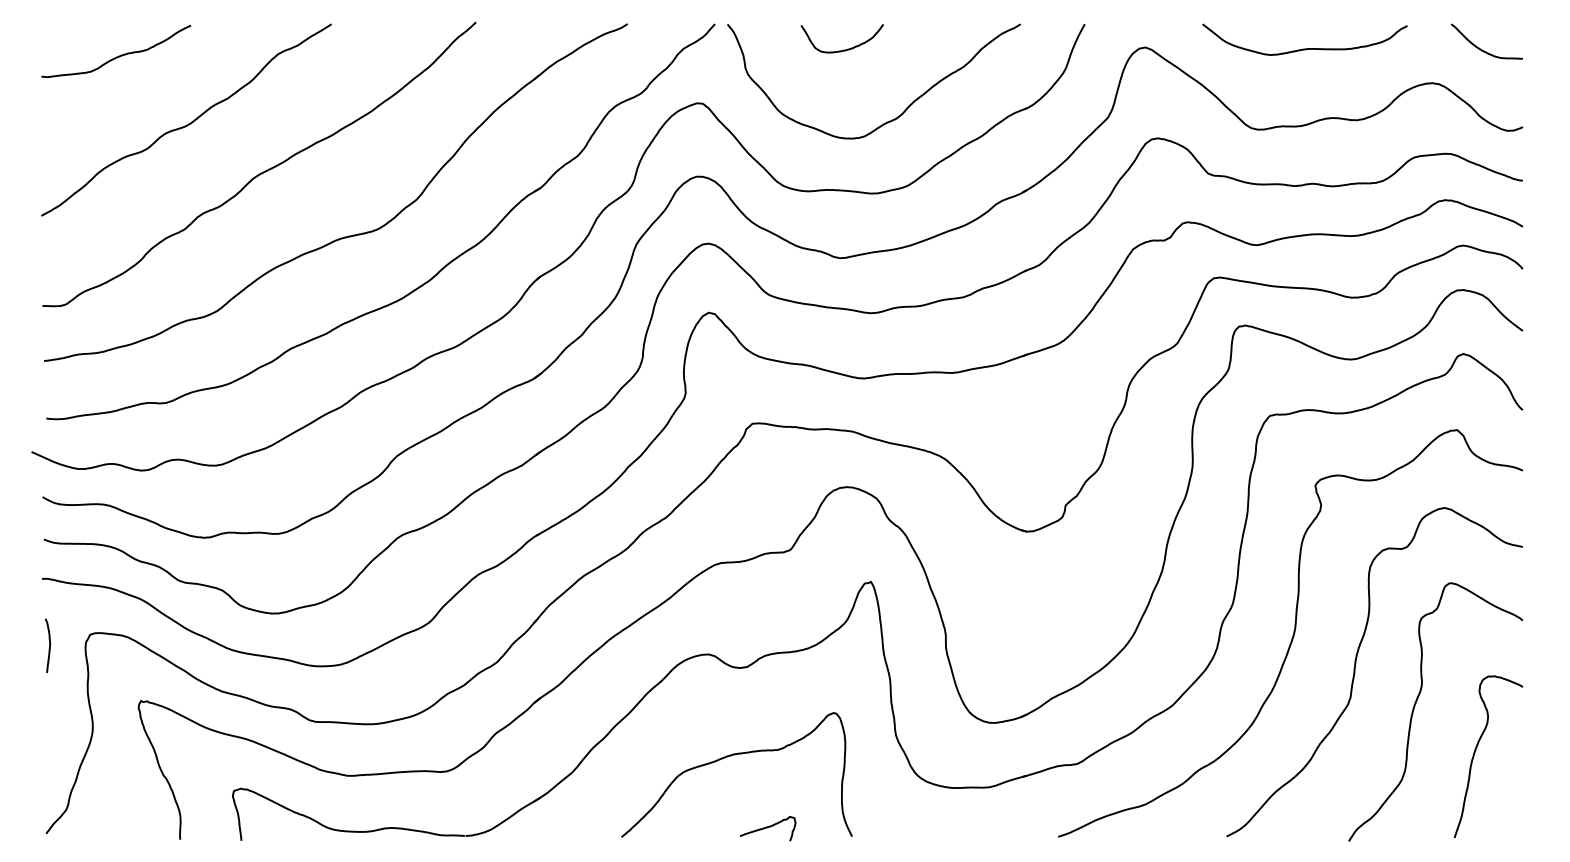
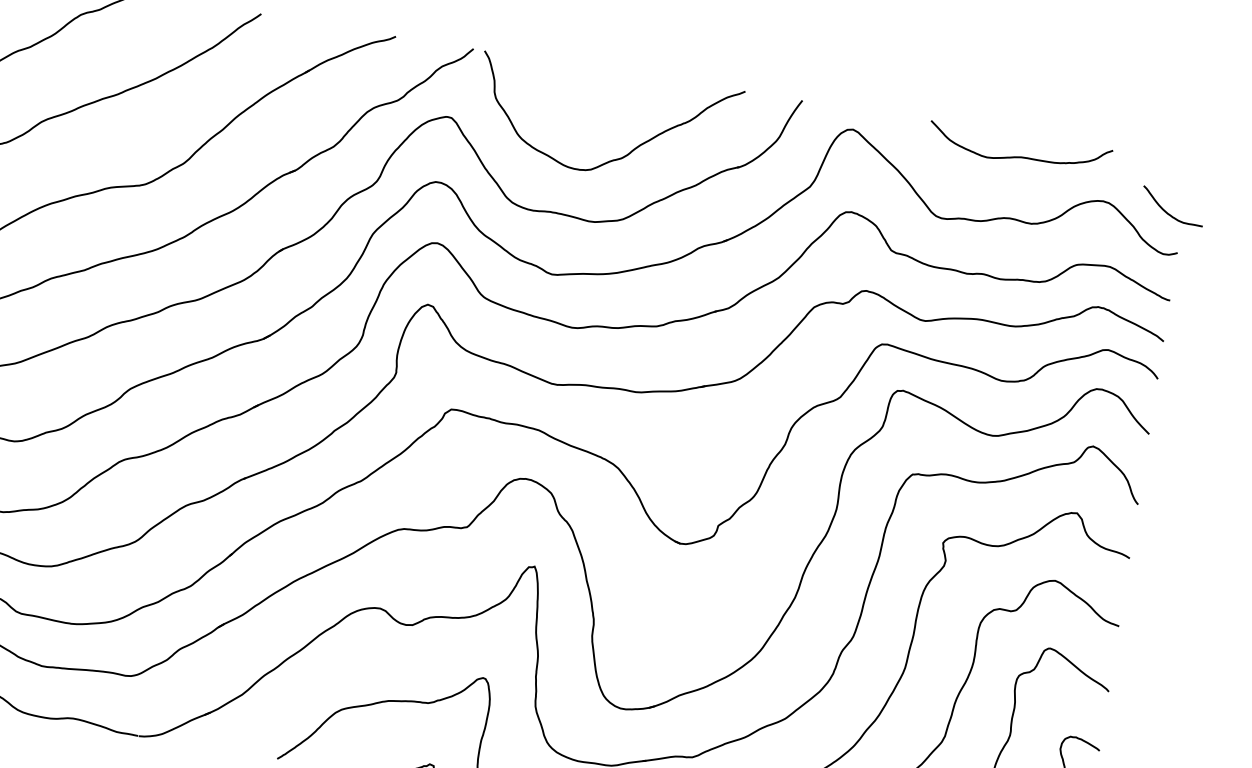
curve: (1304, 48) -> (1018, 156), moved
curve: (843, 49) -> (584, 89), removed
curve: (1482, 49) -> (1168, 212), moved

